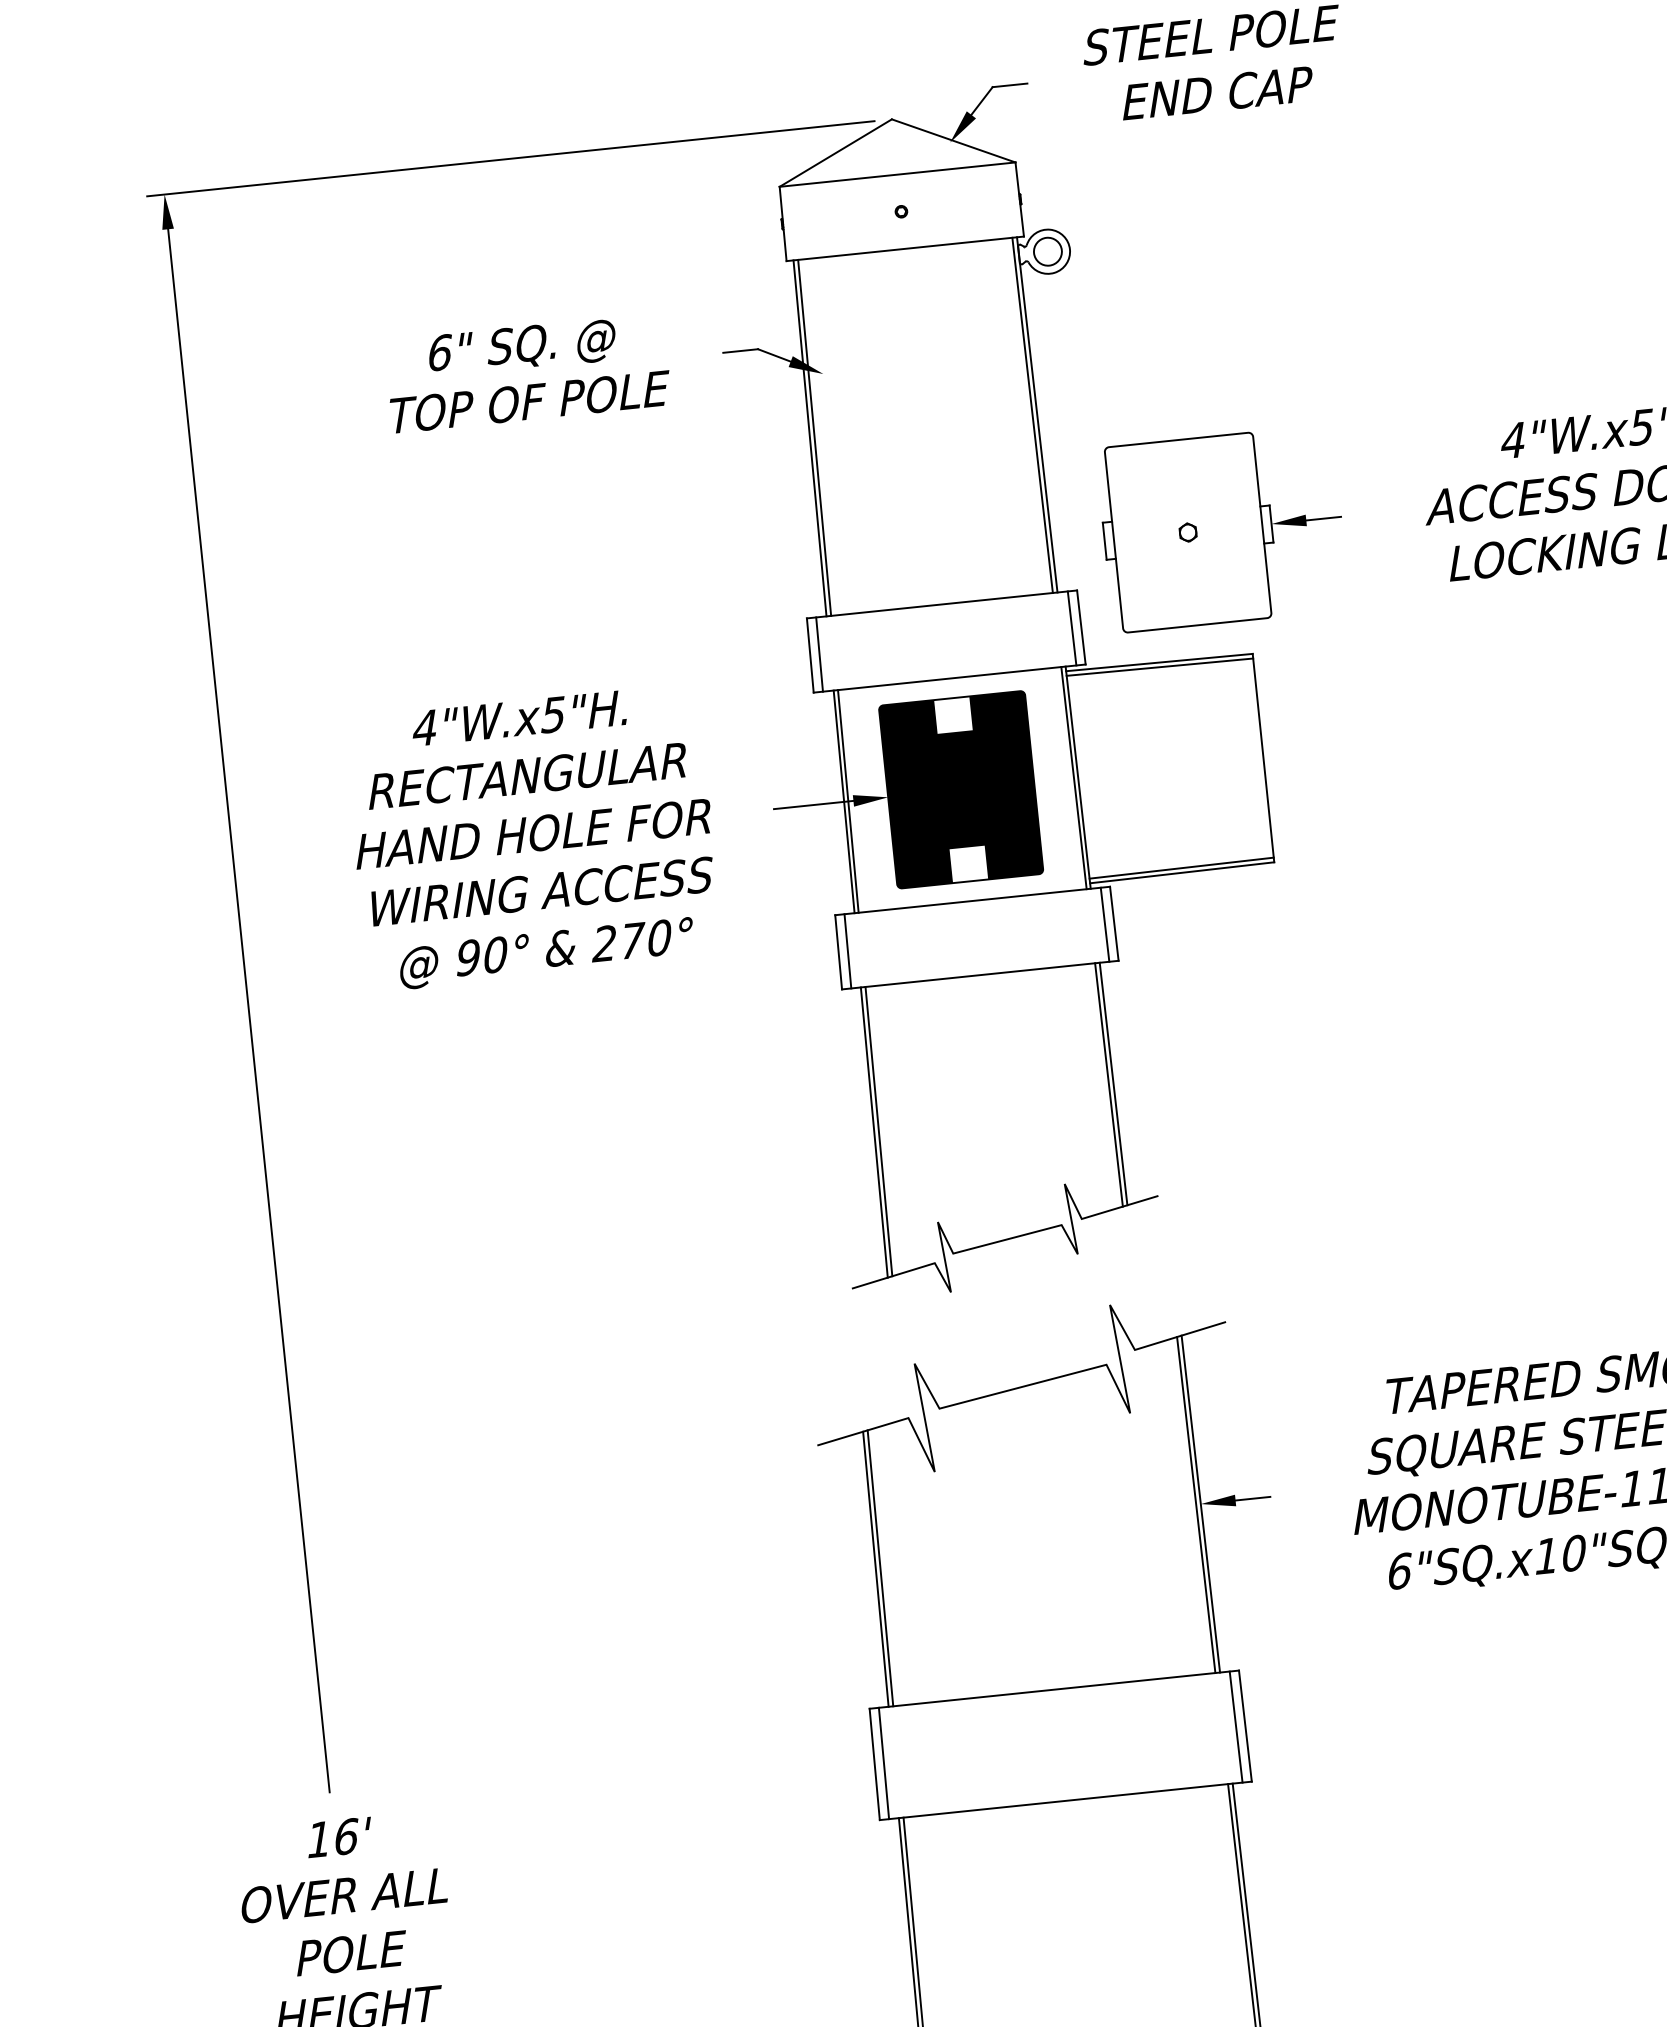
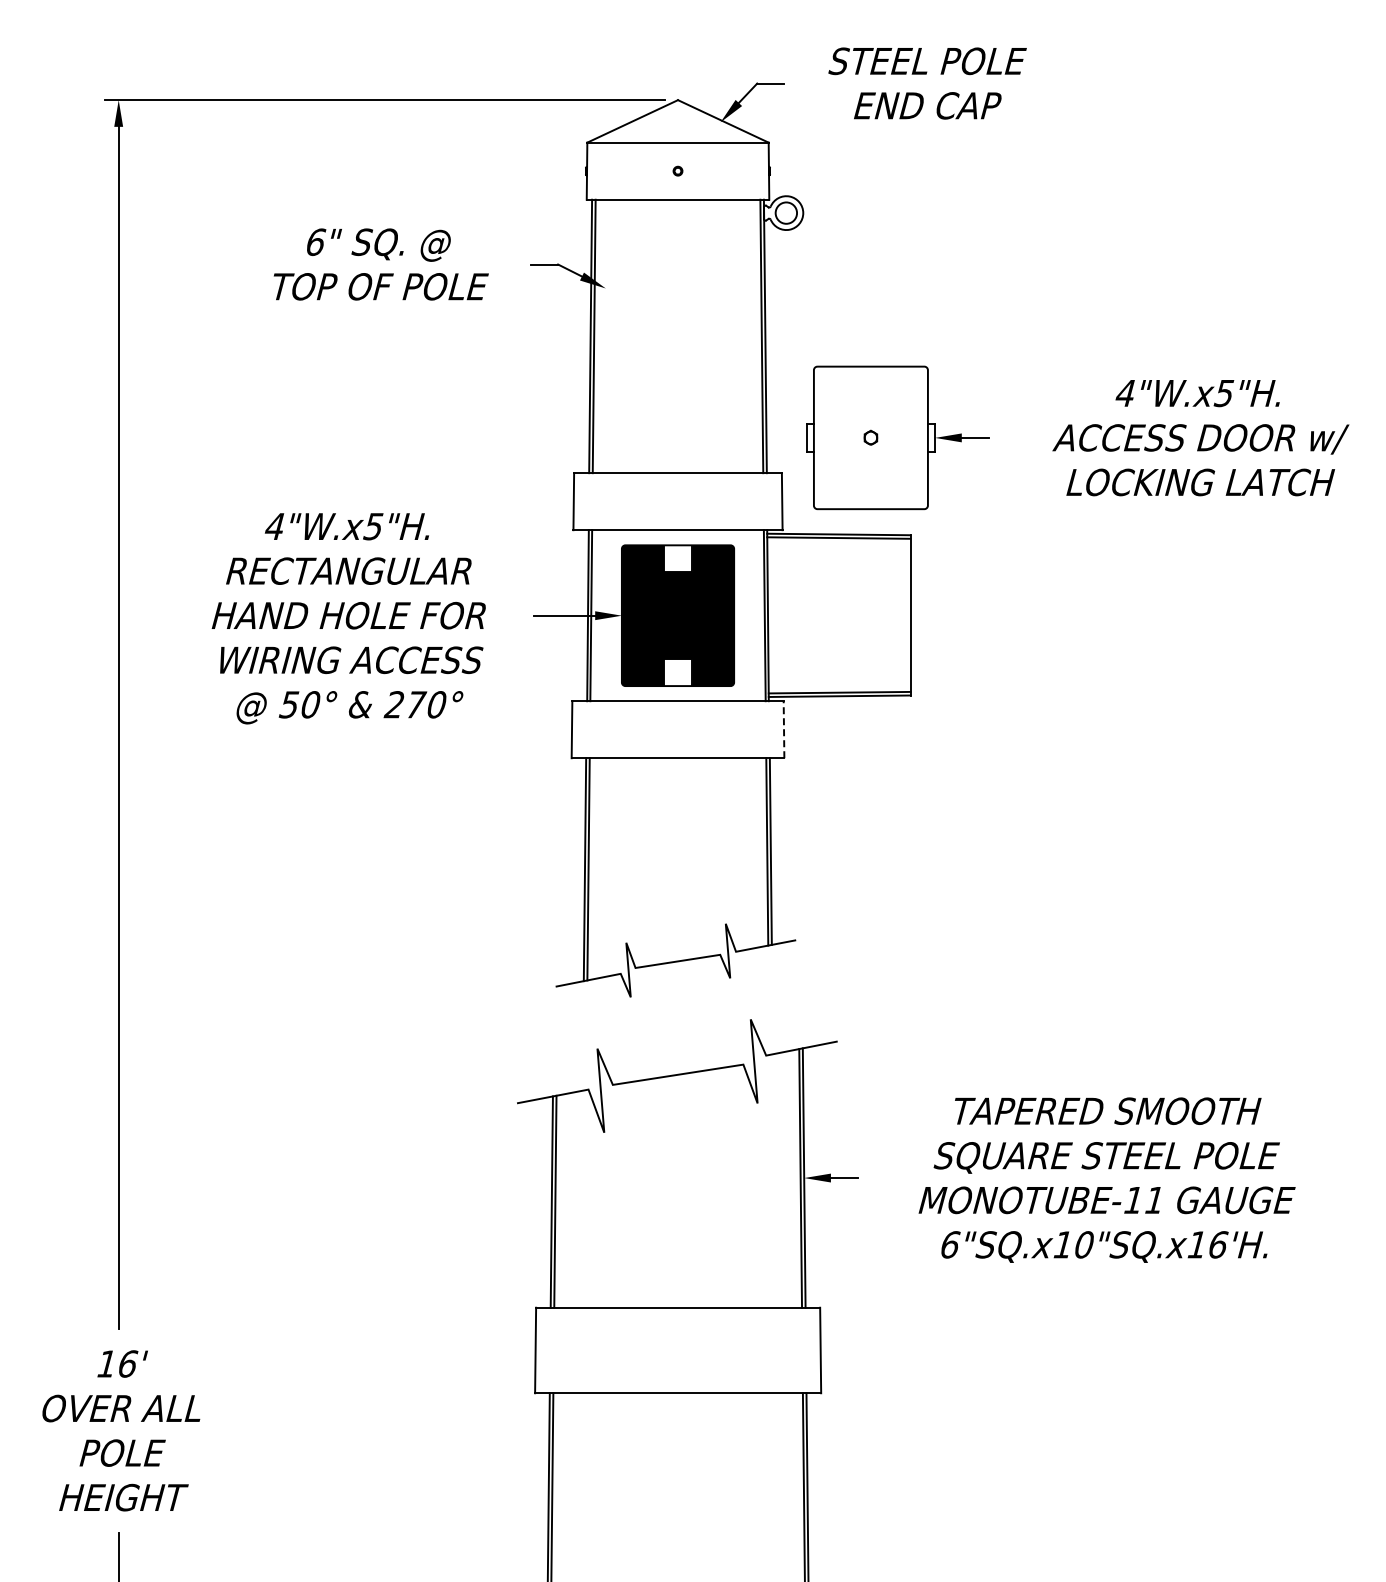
line: (1071, 628) -> (774, 501), removed
line: (819, 654) -> (580, 501), removed
line: (1114, 923) -> (784, 729), solid -> dashed
line: (1104, 924) -> (776, 729), removed
line: (847, 951) -> (578, 729), removed
text: (466, 957) -> (288, 704), 90° -> 50°
line: (1236, 1727) -> (813, 1350), removed
line: (883, 1763) -> (542, 1350), removed

